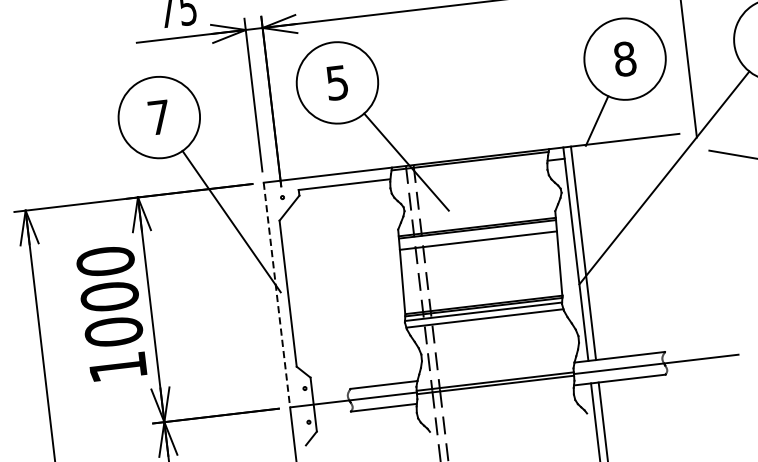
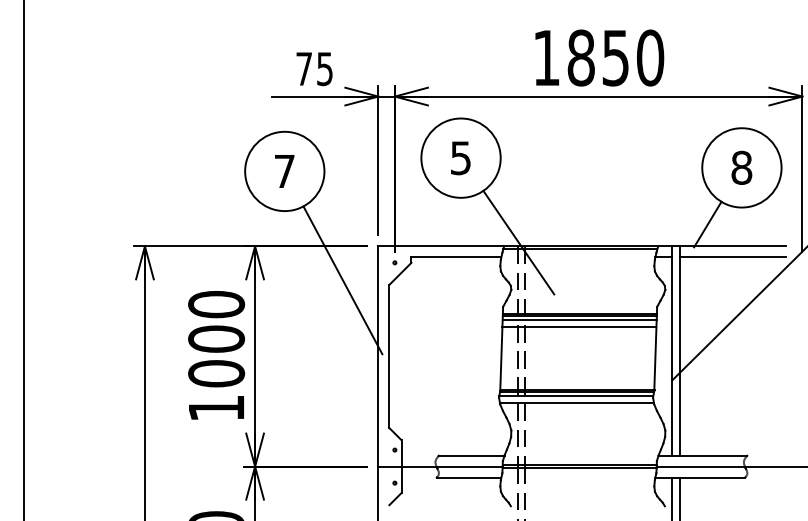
line: (626, 151) -> (732, 257), added
line: (477, 234) -> (579, 320), added
line: (277, 295) -> (378, 356), dashed -> solid

